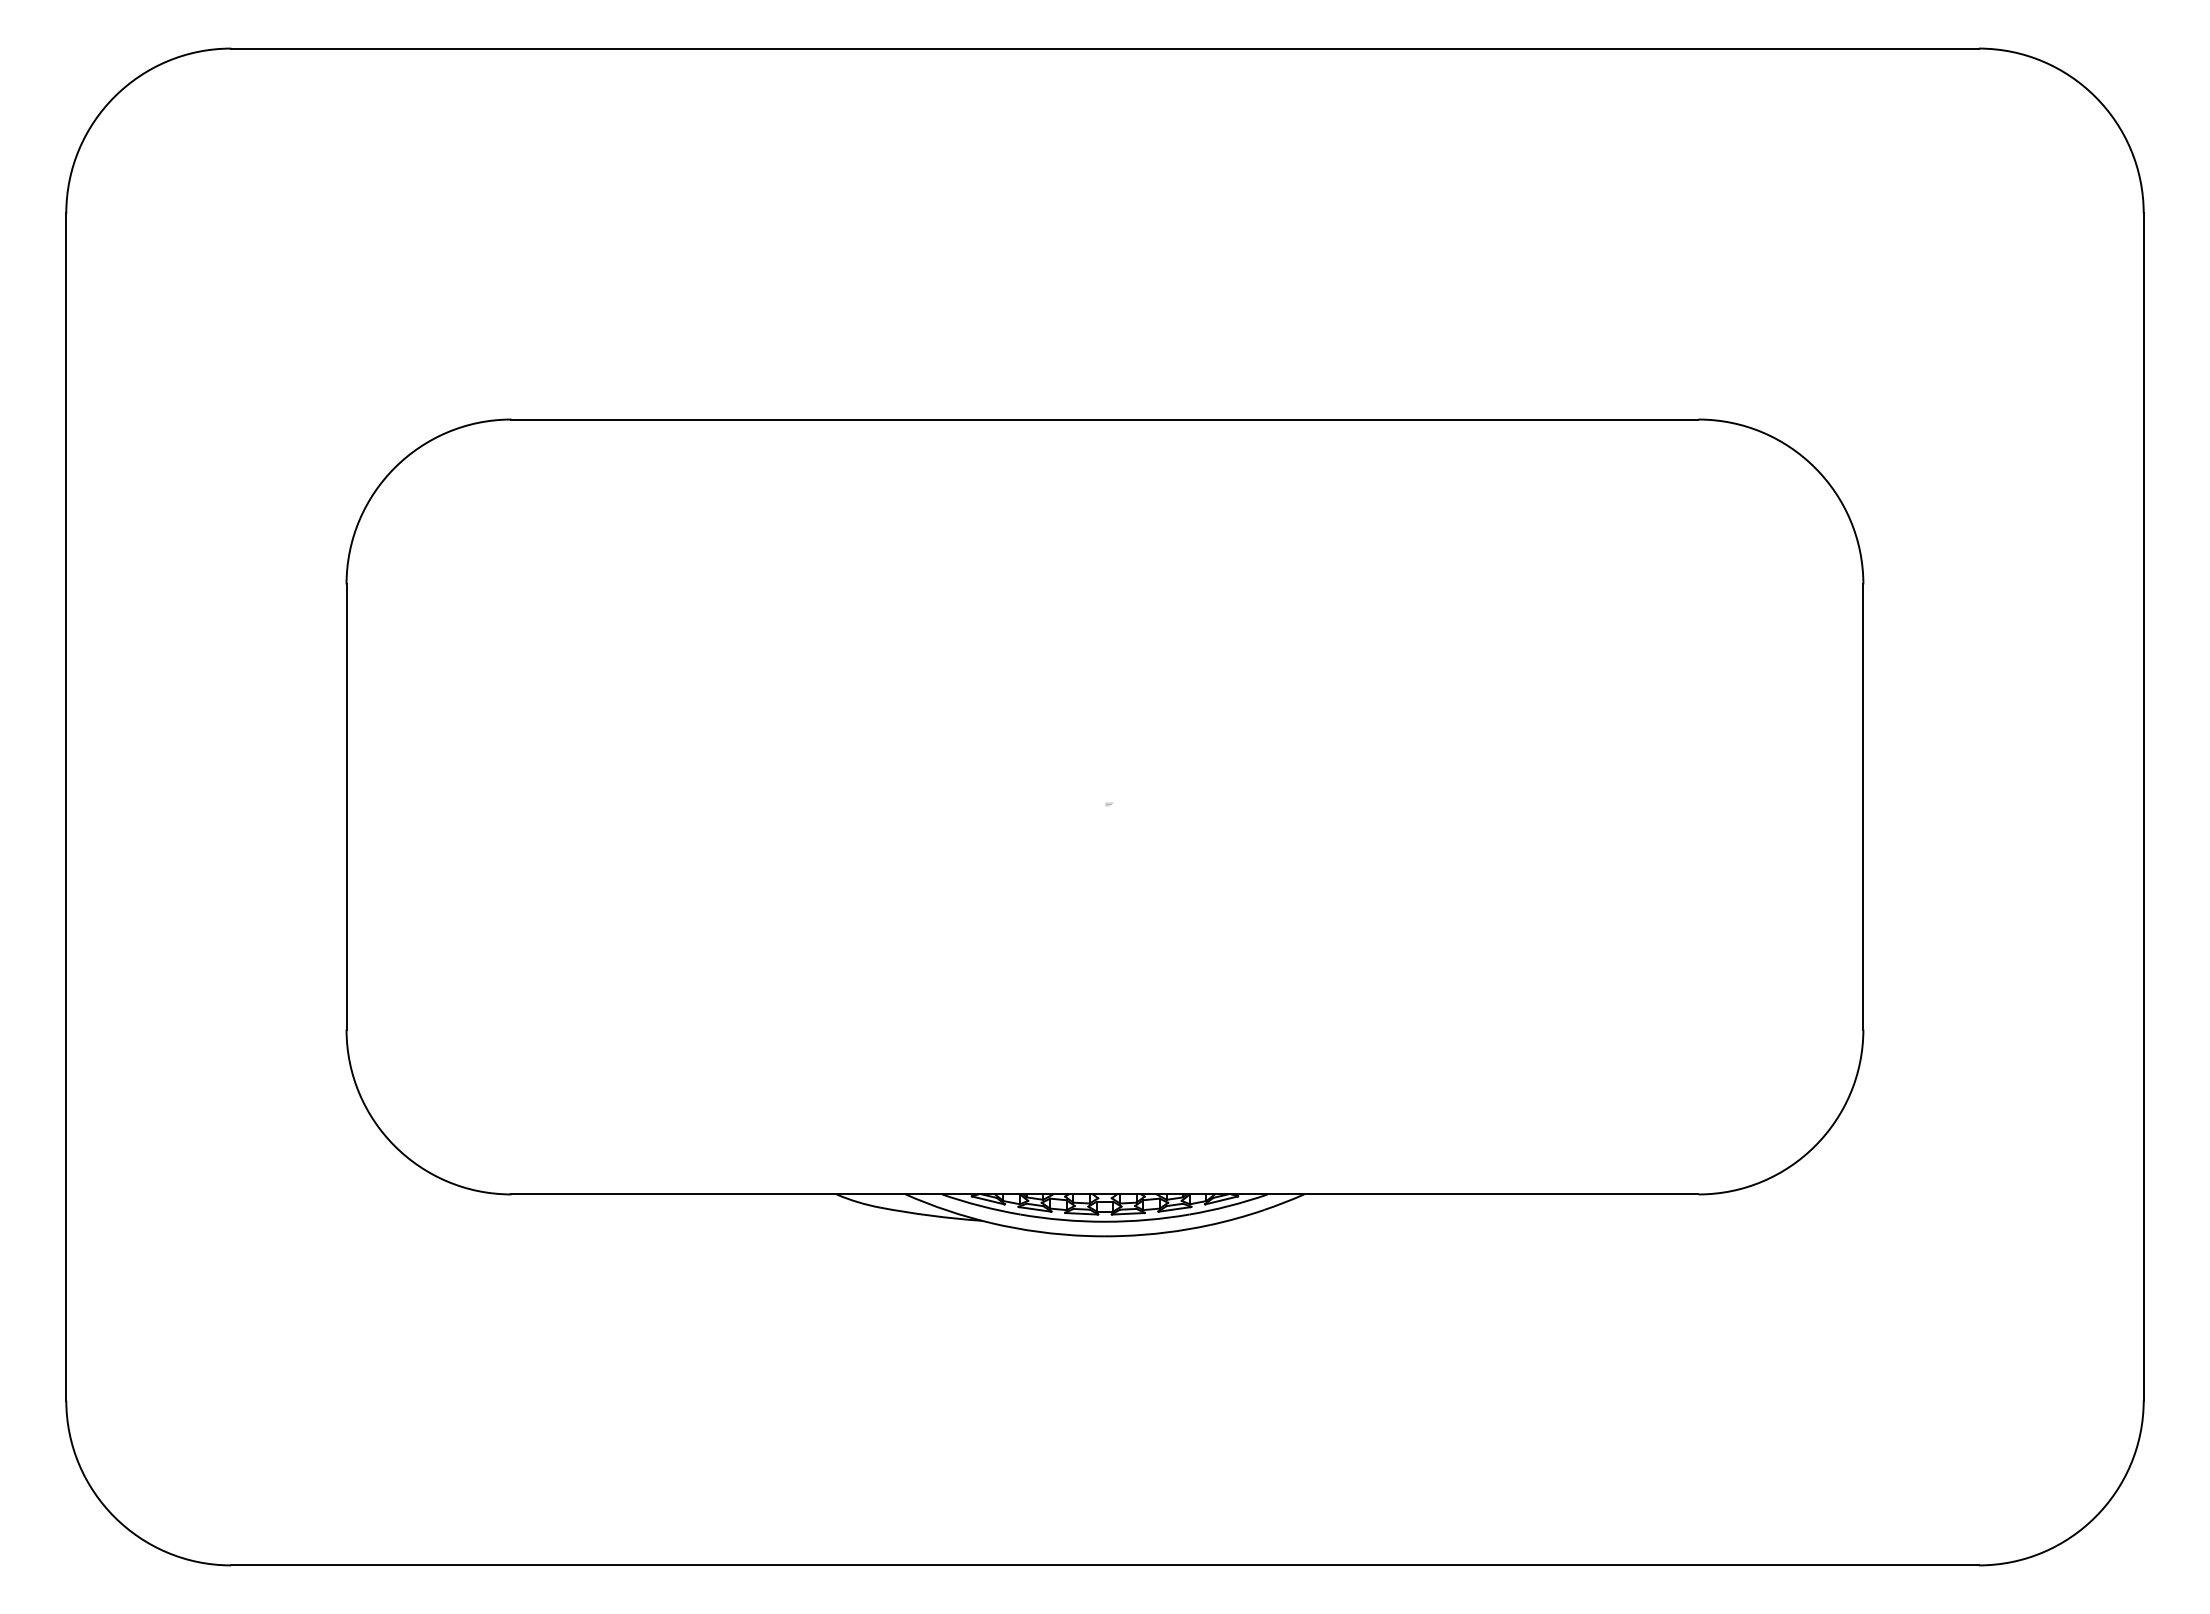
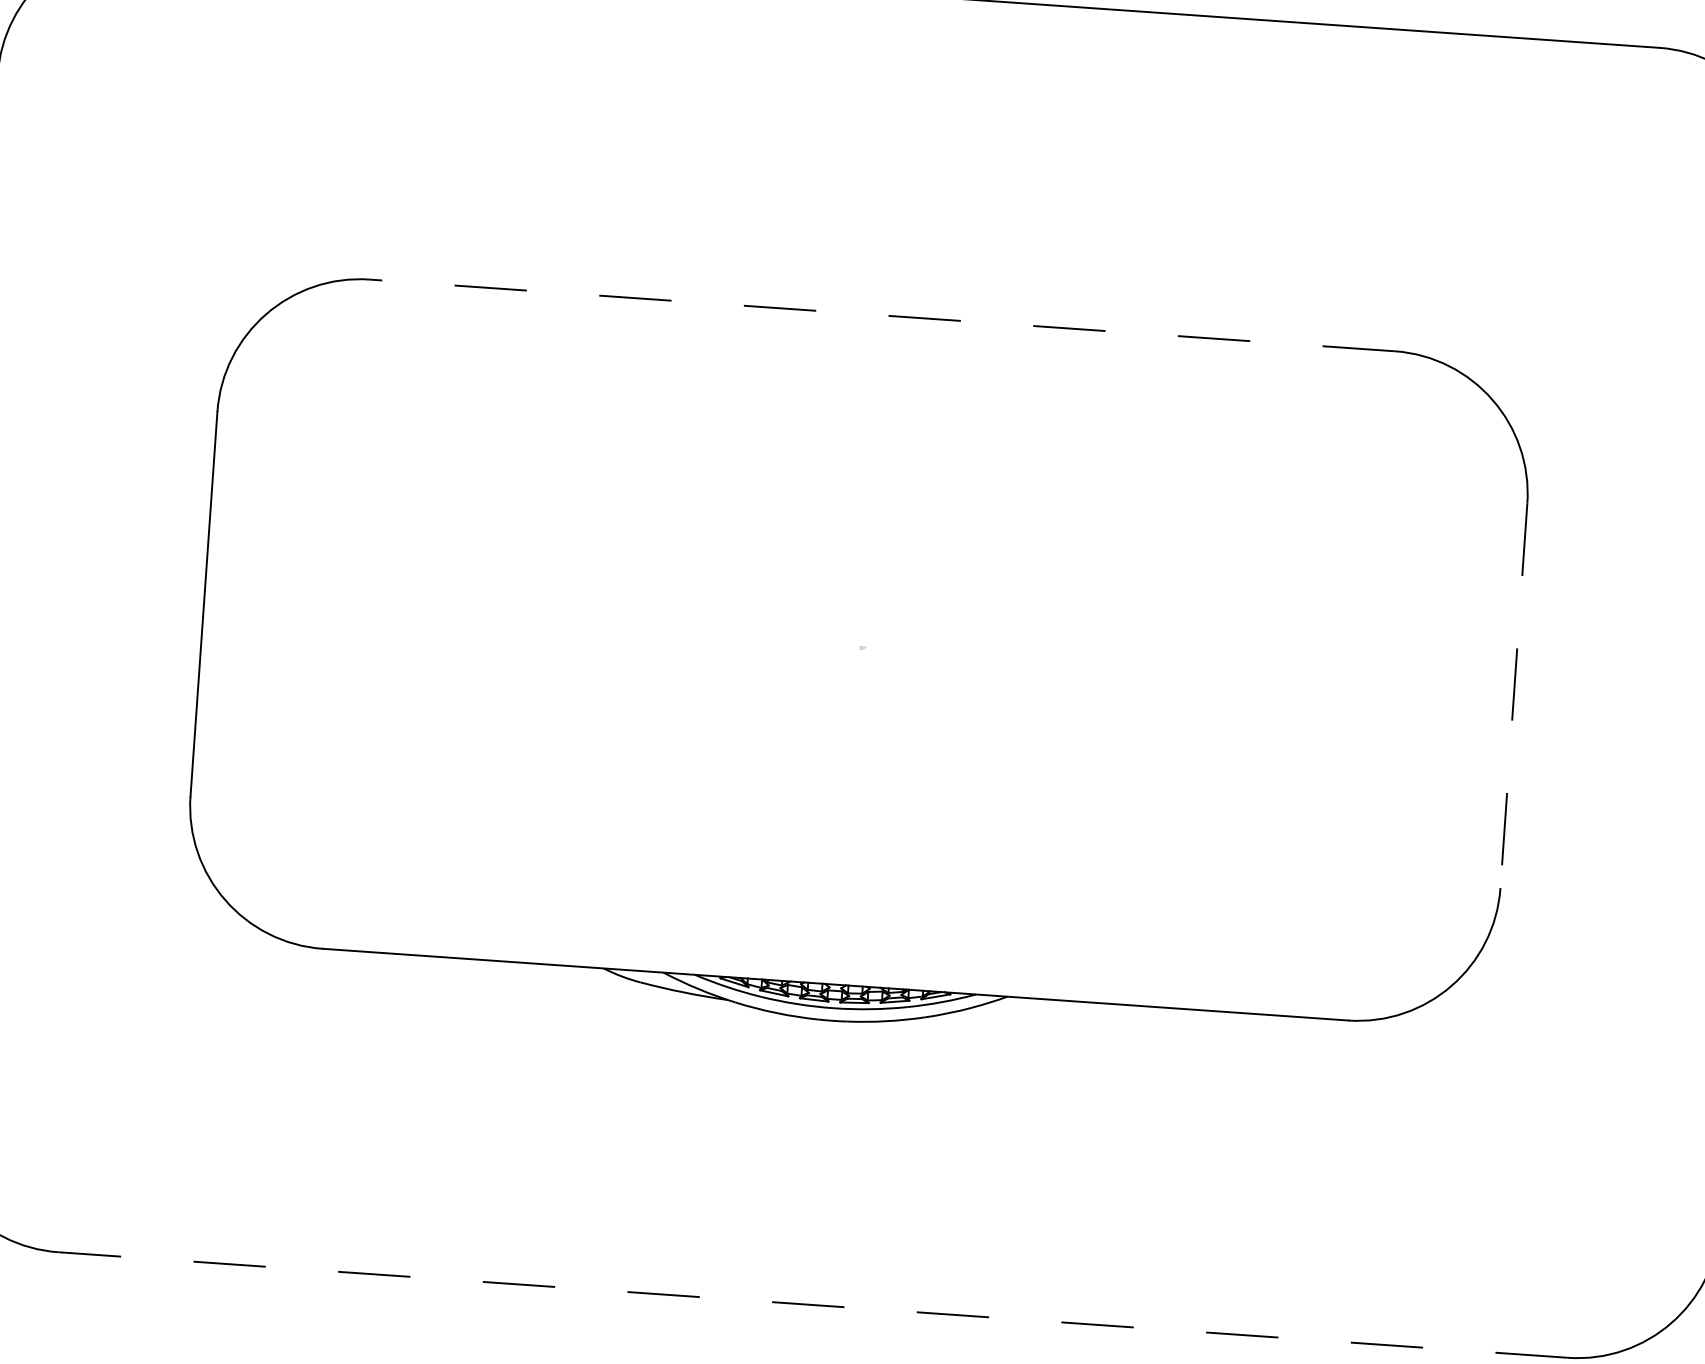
line: (1104, 419) -> (881, 315), solid -> dashed
line: (1863, 807) -> (1513, 696), solid -> dashed
line: (1105, 1565) -> (813, 1305), solid -> dashed

